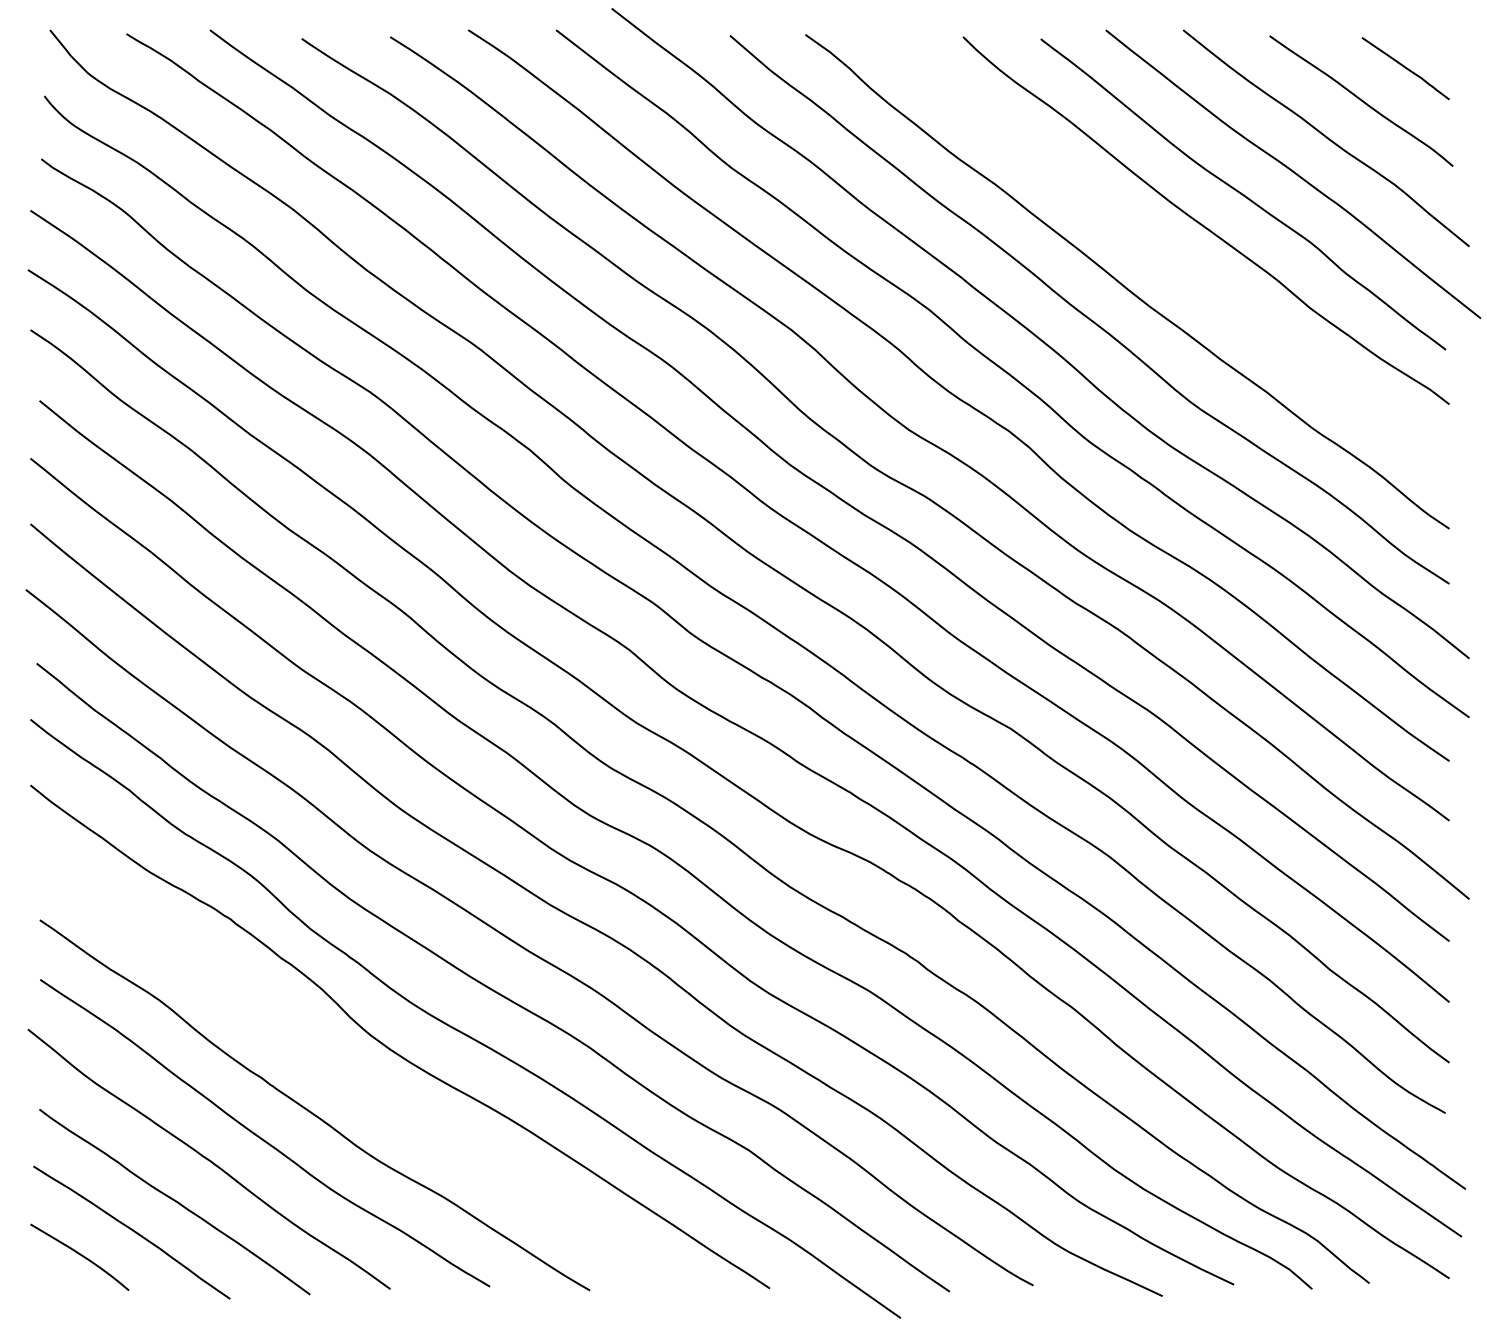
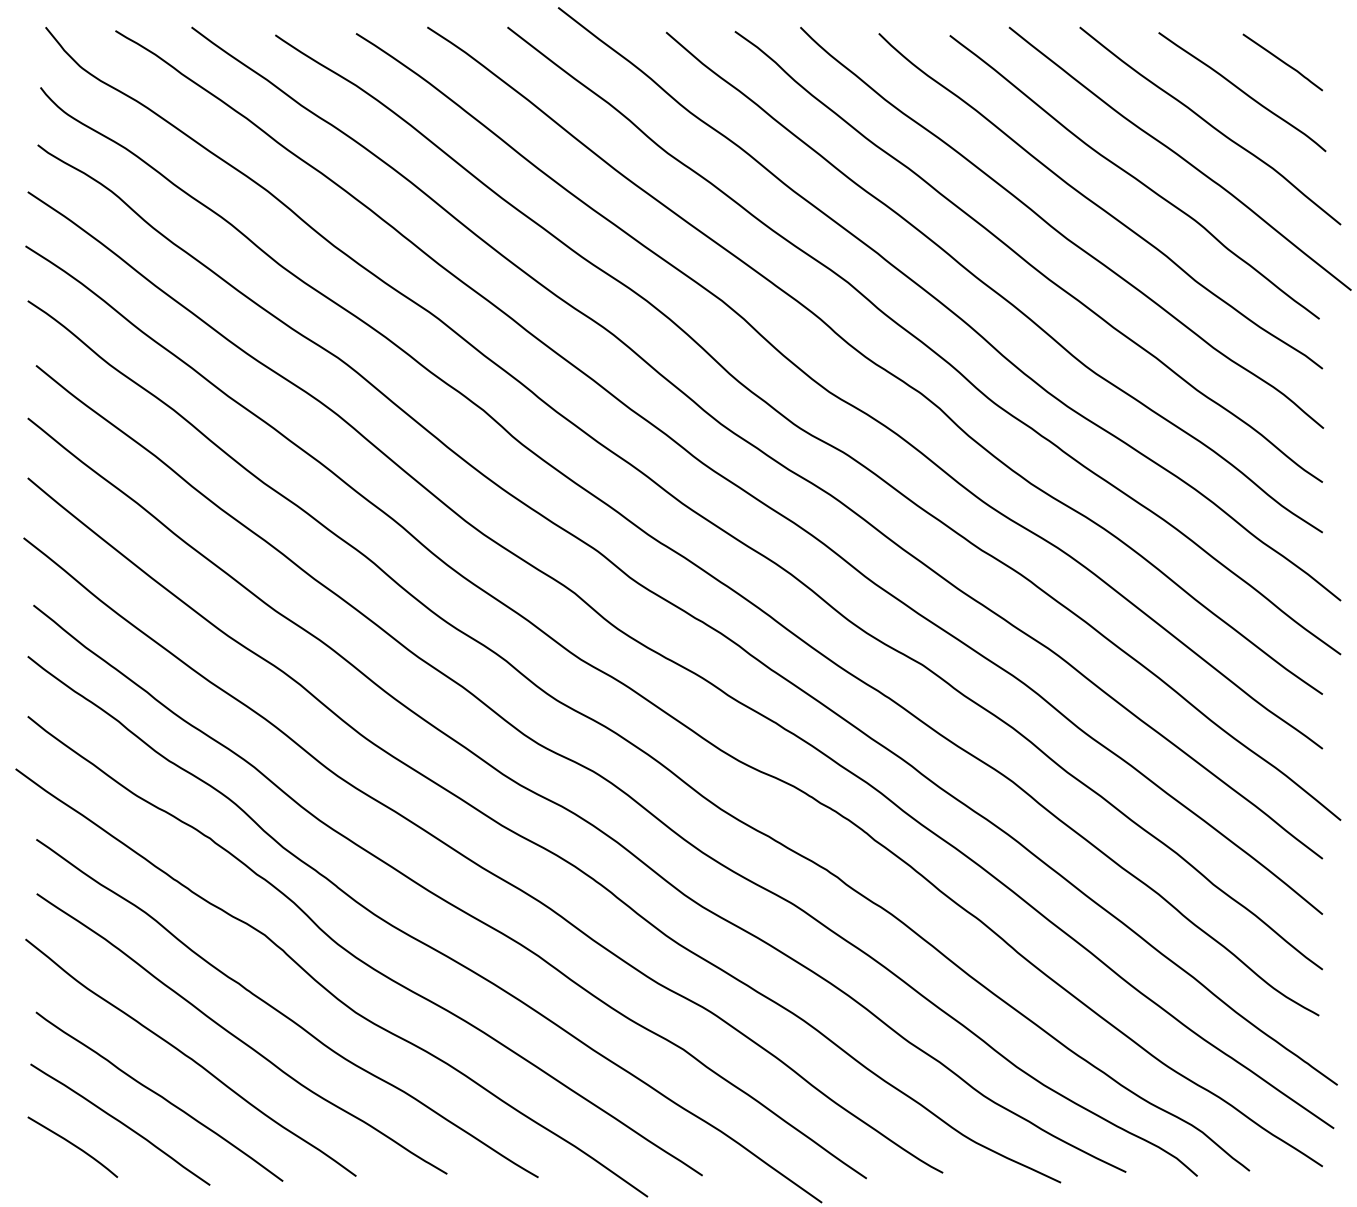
curve: (1159, 252) -> (1058, 230), added
curve: (356, 1082) -> (325, 987), added

